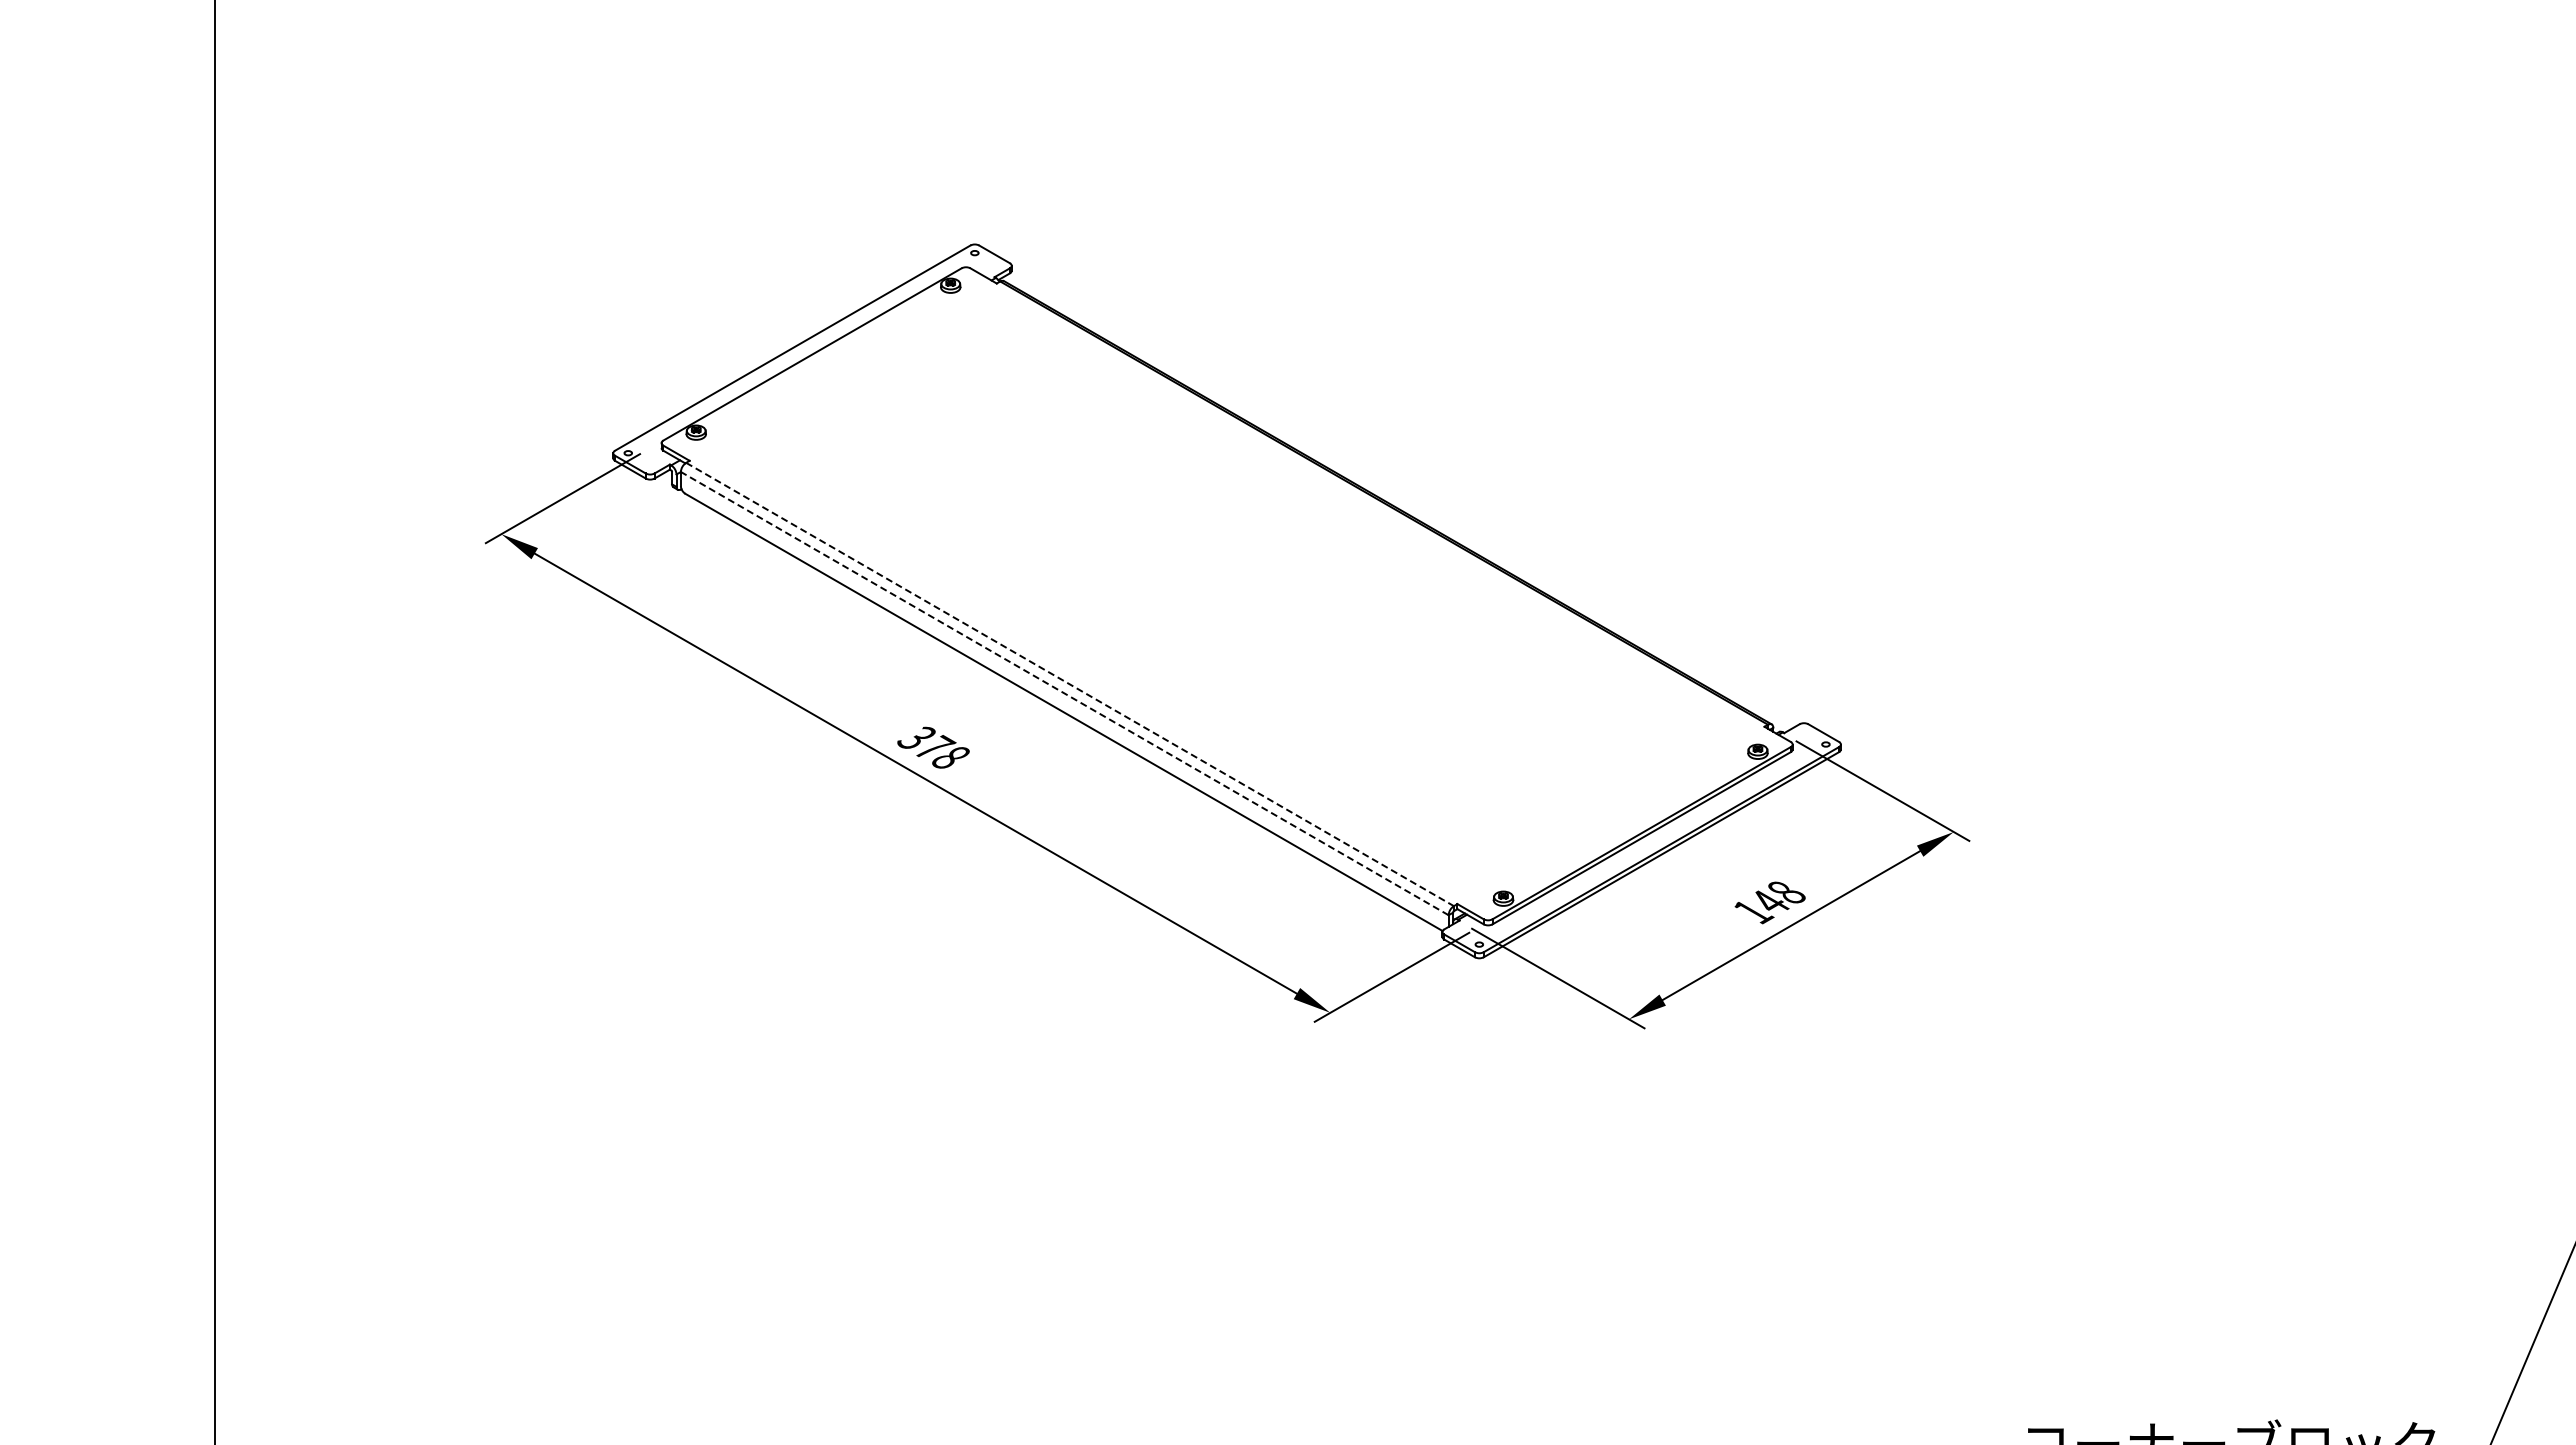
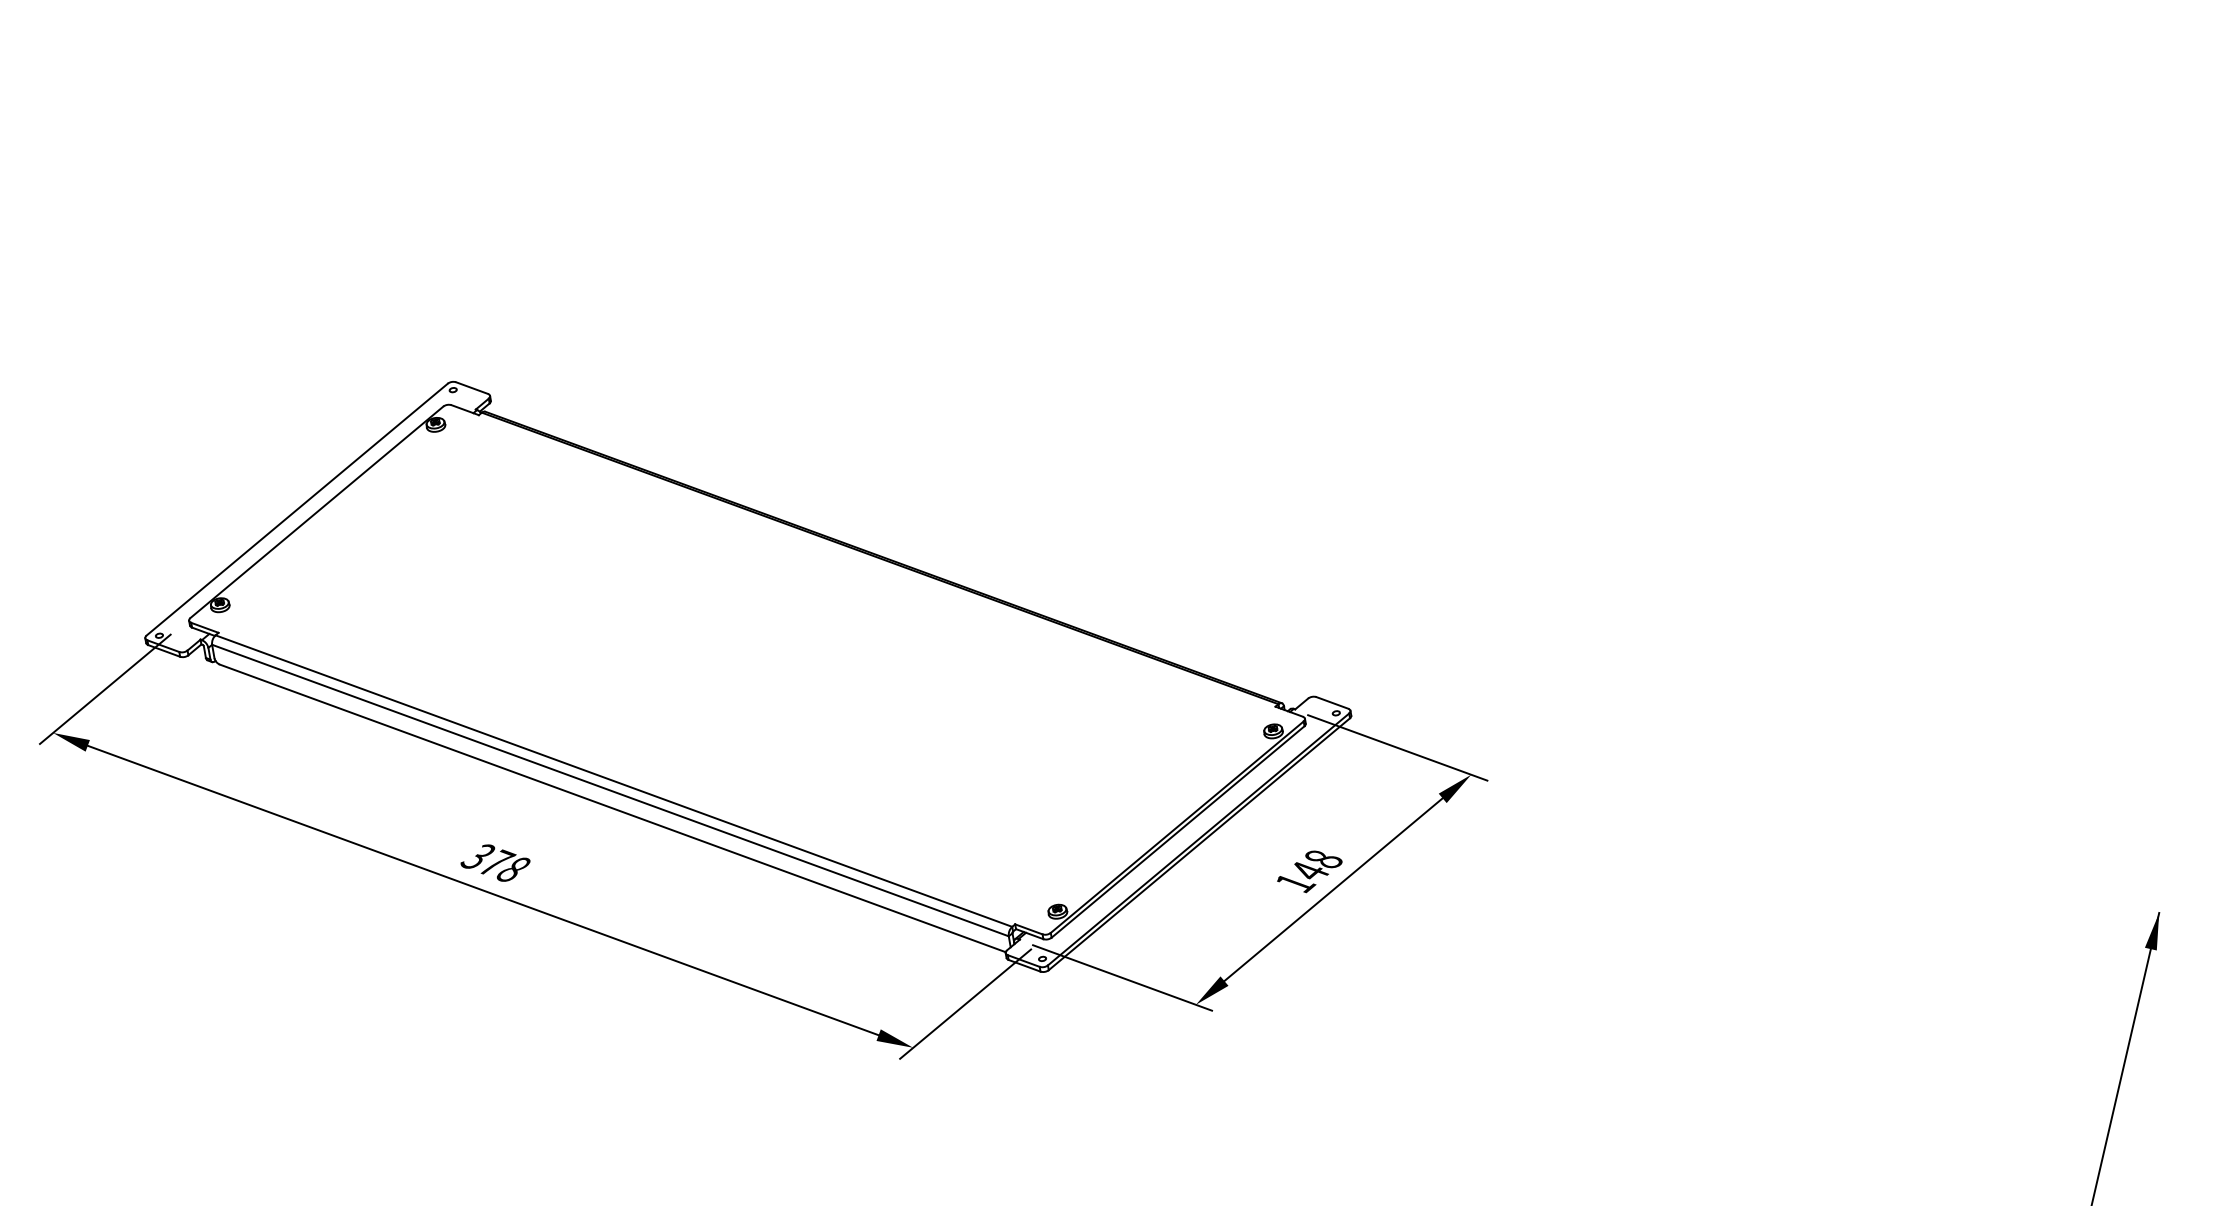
line: (1070, 684) -> (614, 781), dashed -> solid
line: (1064, 693) -> (610, 790), dashed -> solid

